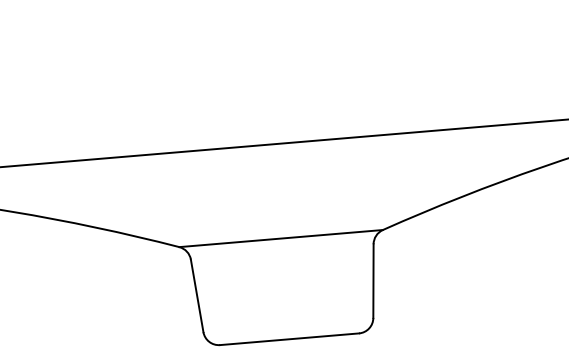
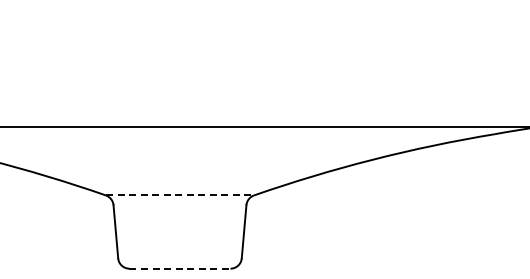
line: (281, 238) -> (180, 195), solid -> dashed
line: (288, 339) -> (179, 268), solid -> dashed

